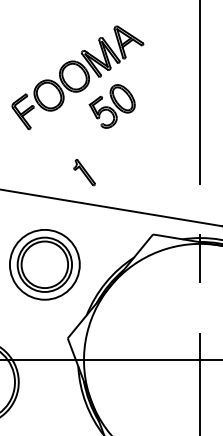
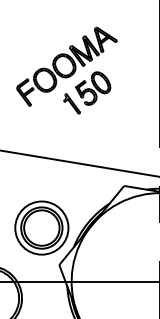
part: (84, 172) -> (72, 103), moved
part: (44, 264) -> (41, 227), moved

